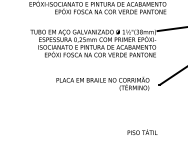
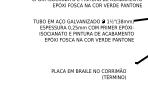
text: (102, 83) -> (88, 73), moved

